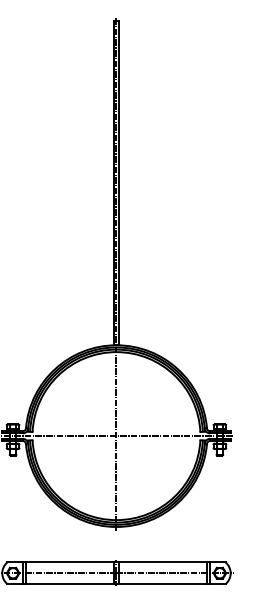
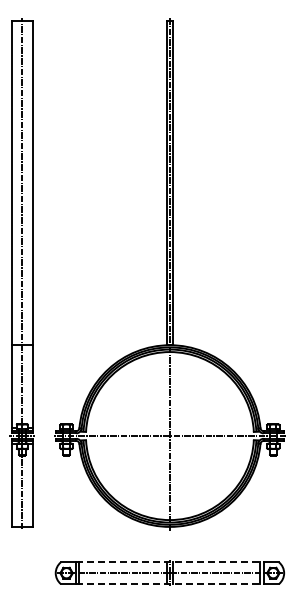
line: (116, 562) -> (169, 562), solid -> dashed
line: (116, 584) -> (169, 584), solid -> dashed

